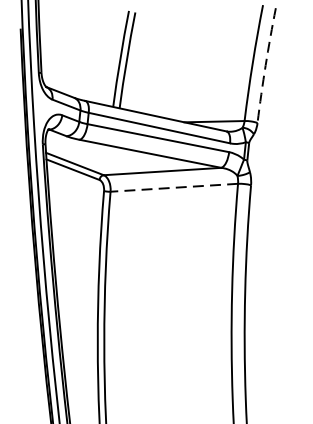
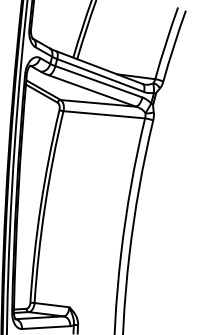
arc: (265, 66) -> (173, 46), dashed -> solid
line: (174, 187) -> (104, 114), dashed -> solid

